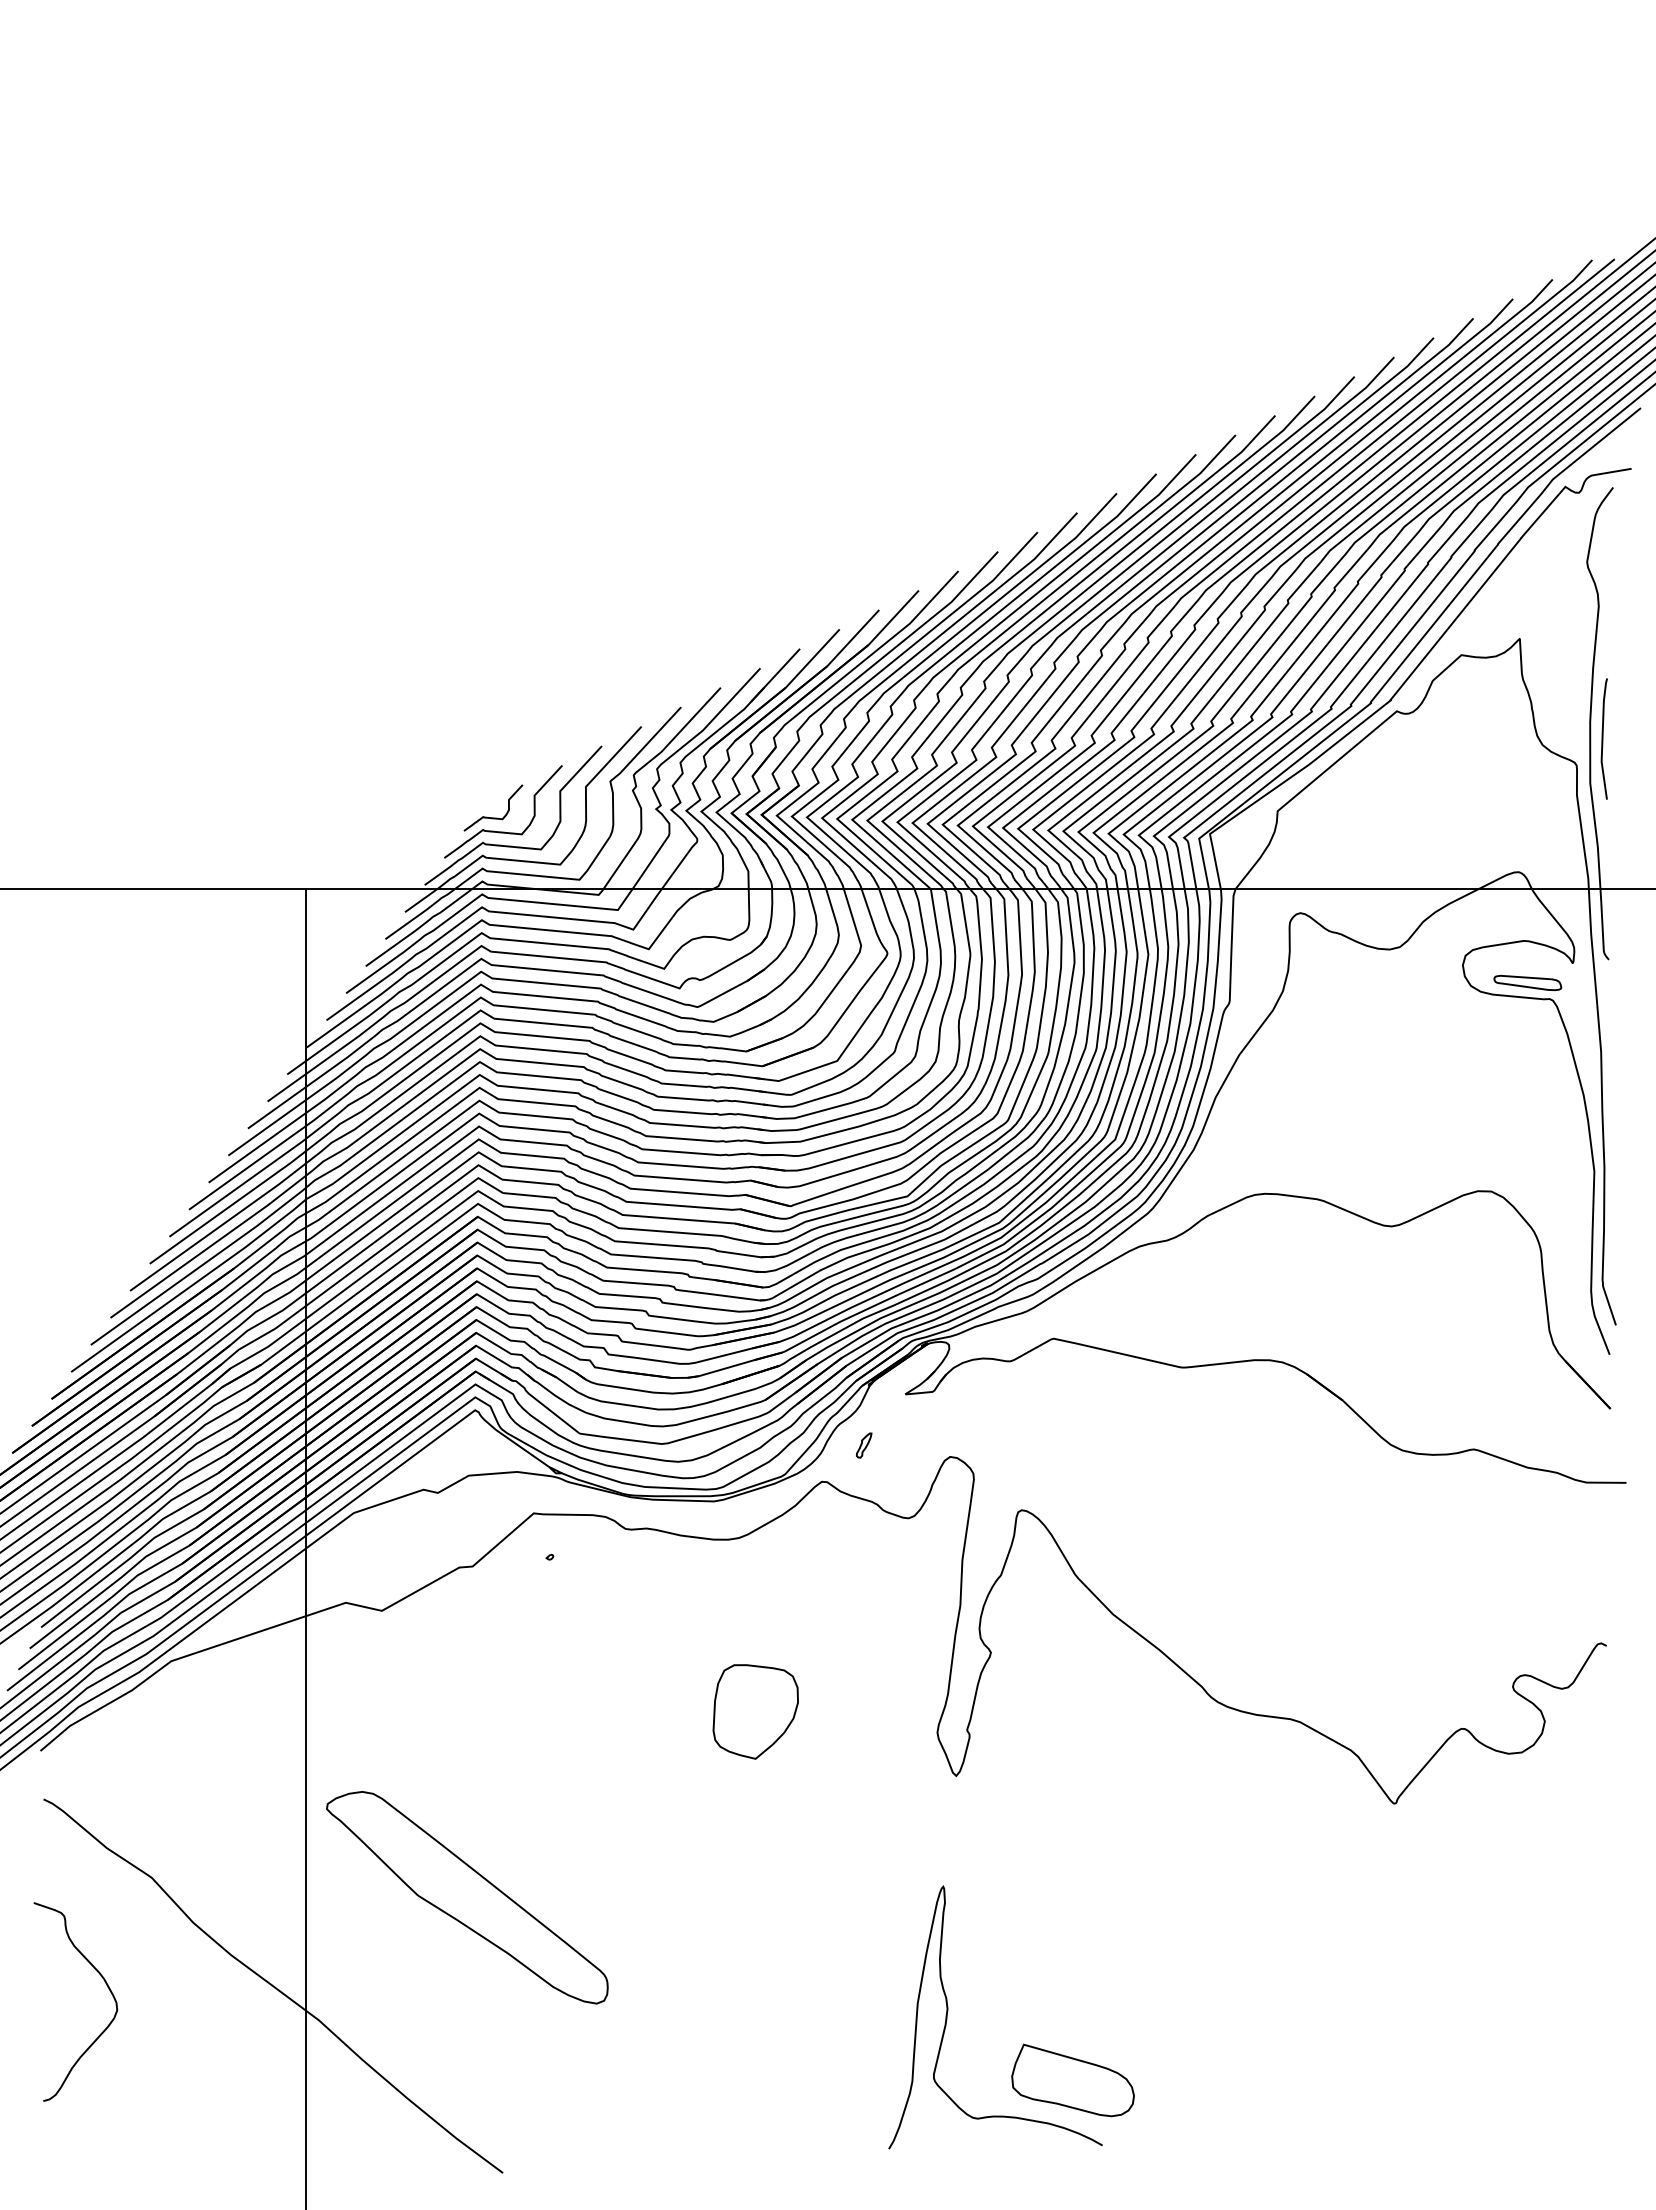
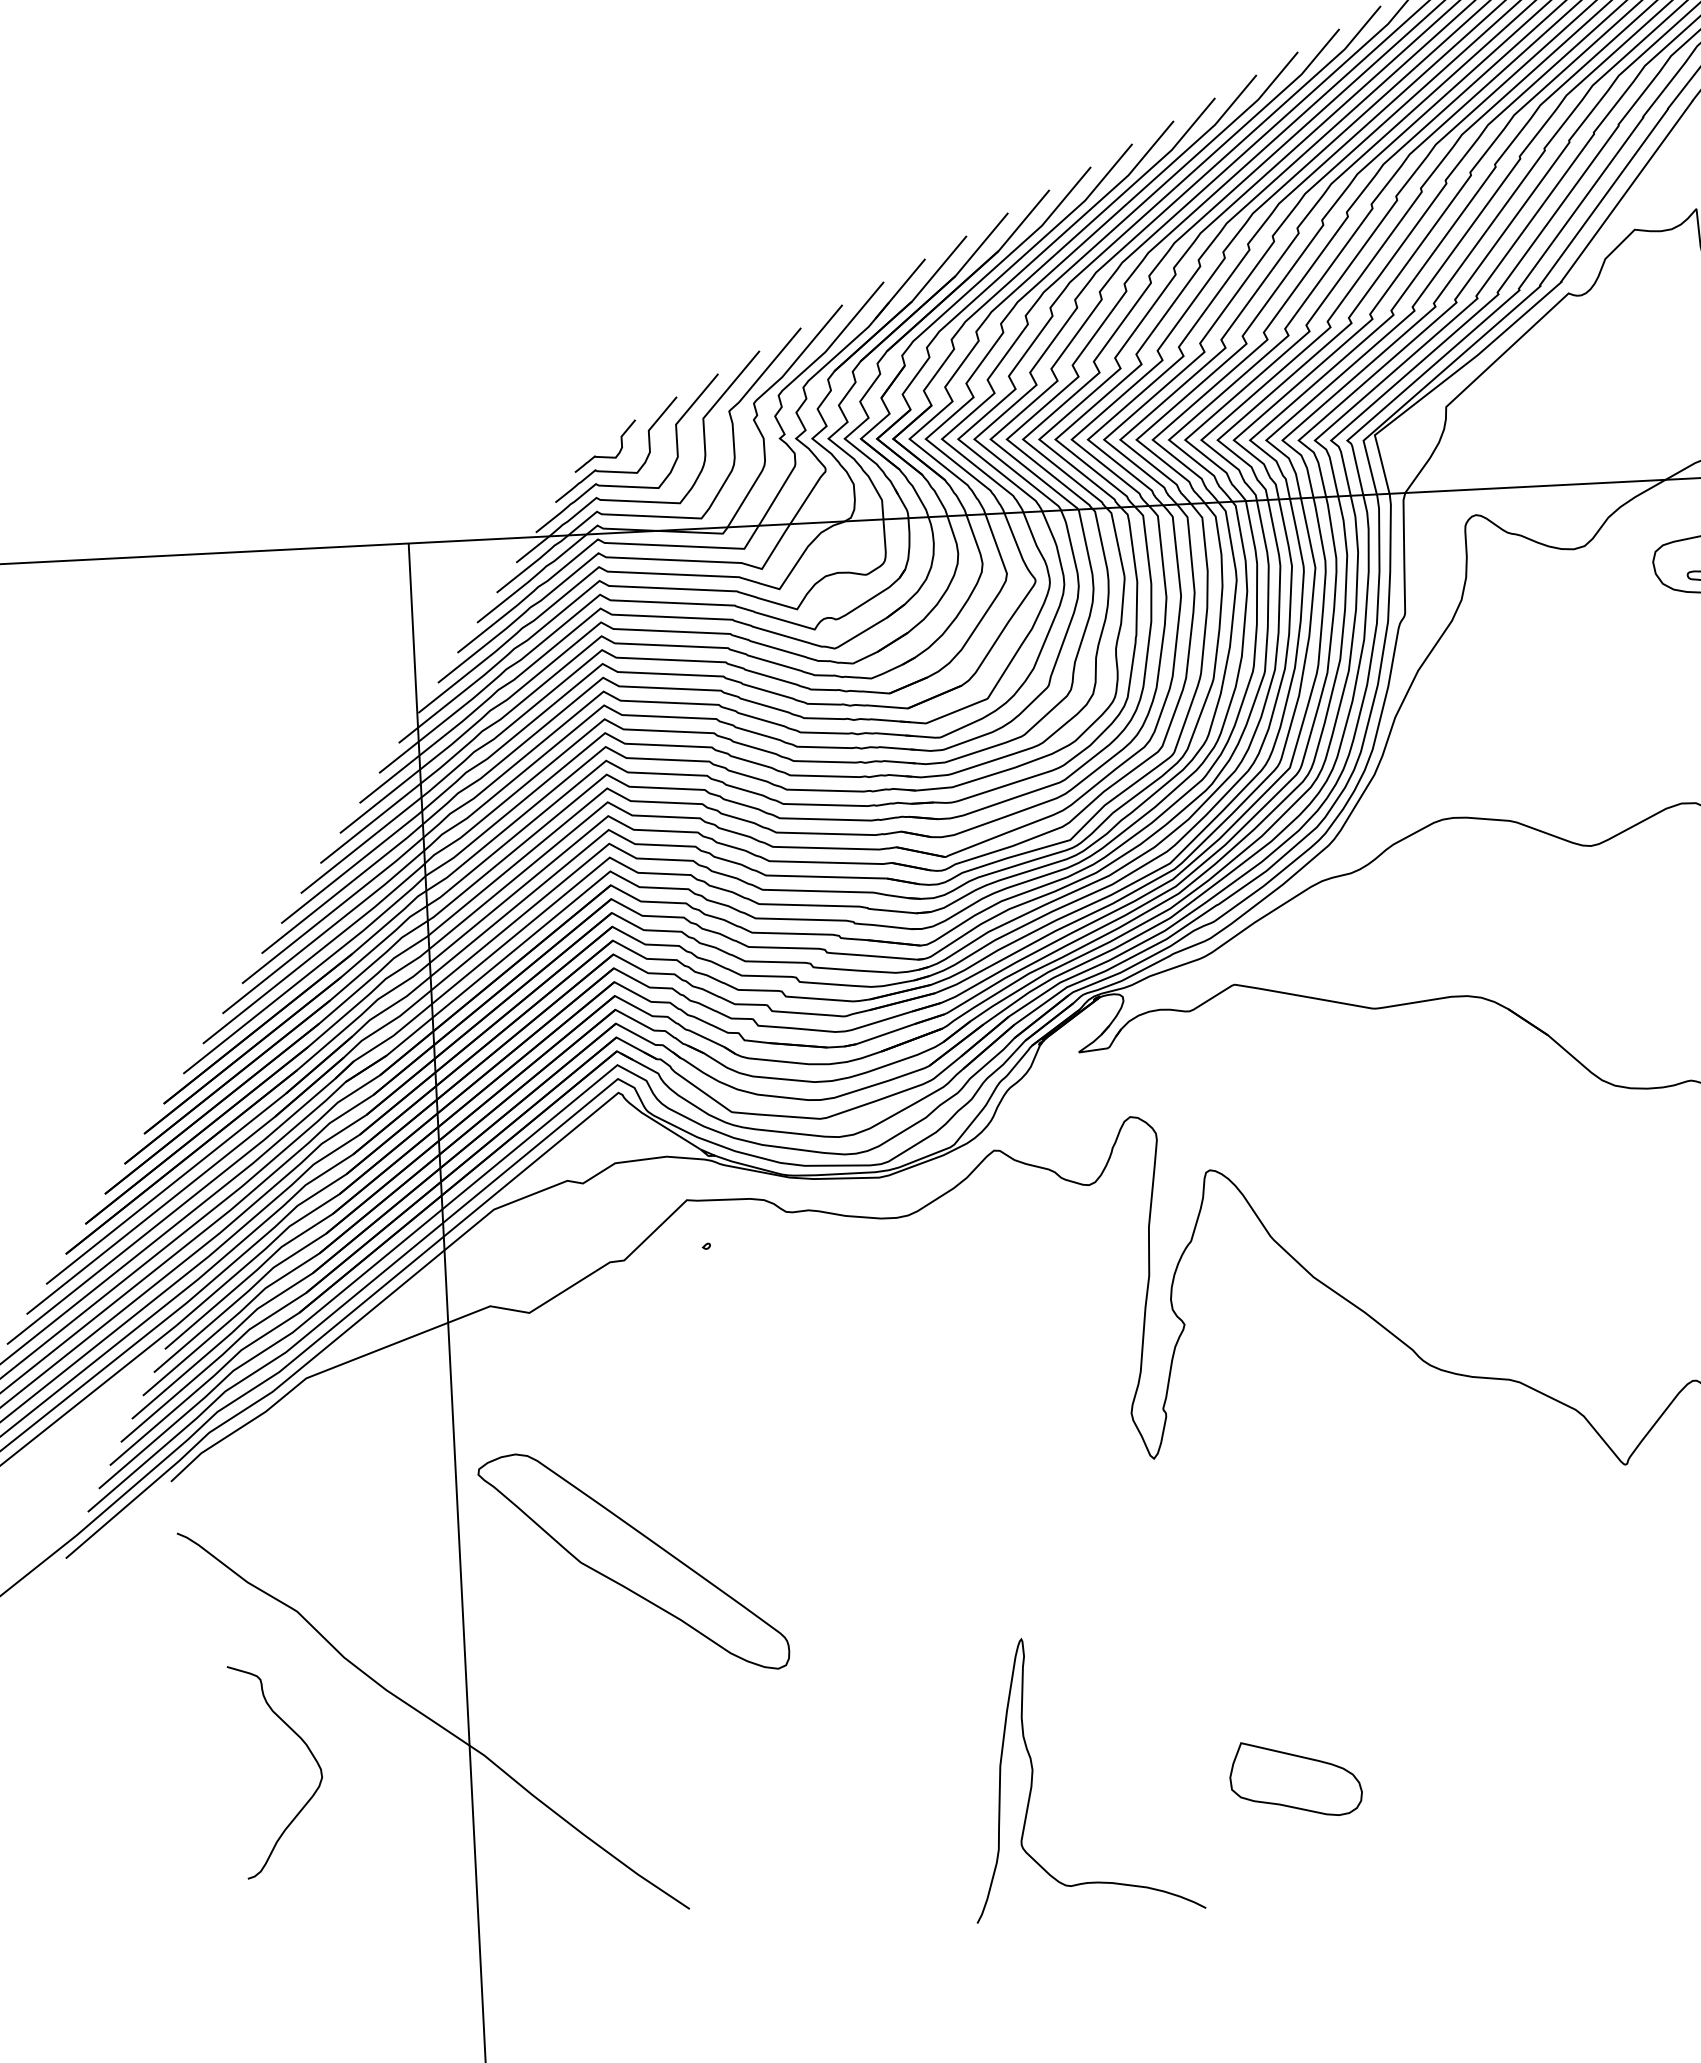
part: (864, 1445) -> (1037, 1109), removed
part: (755, 1711) -> (935, 1400), removed
part: (467, 1897) -> (633, 1561), moved
curve: (106, 1985) -> (309, 1751), moved
curve: (948, 2011) -> (1033, 1772), moved

